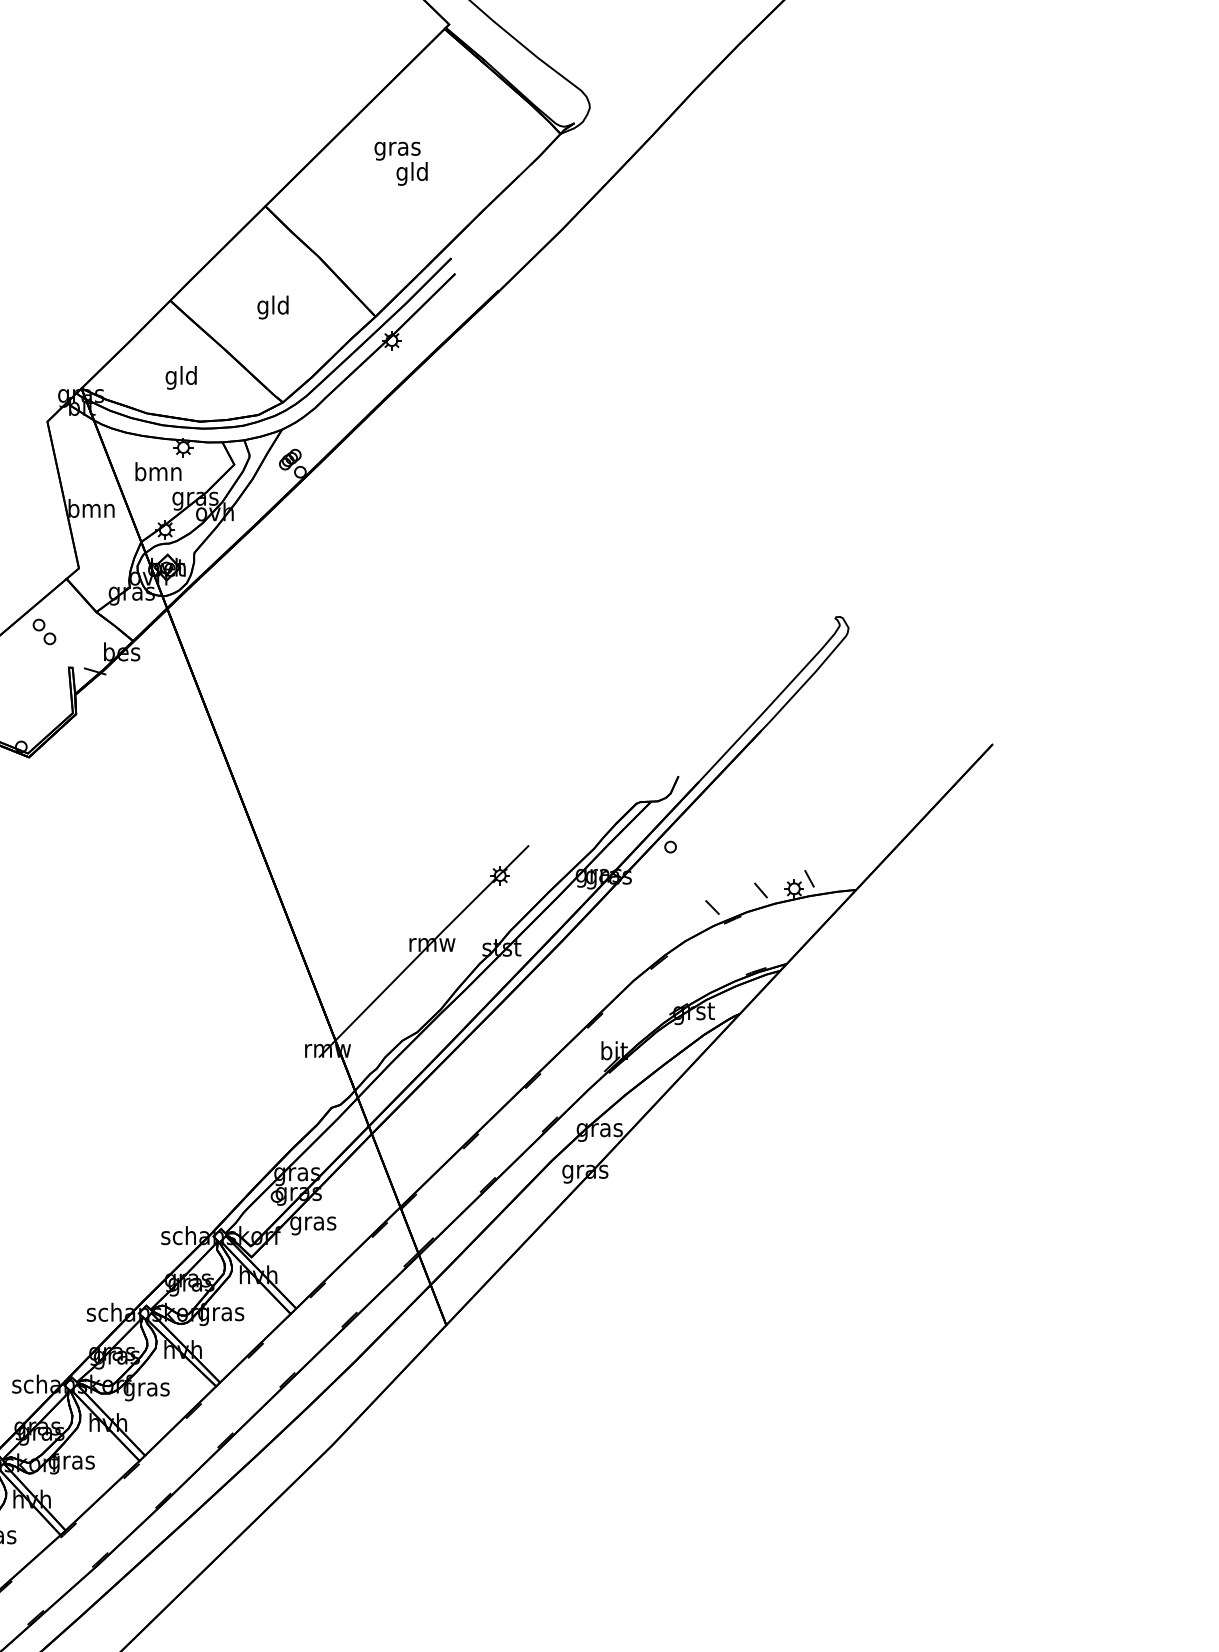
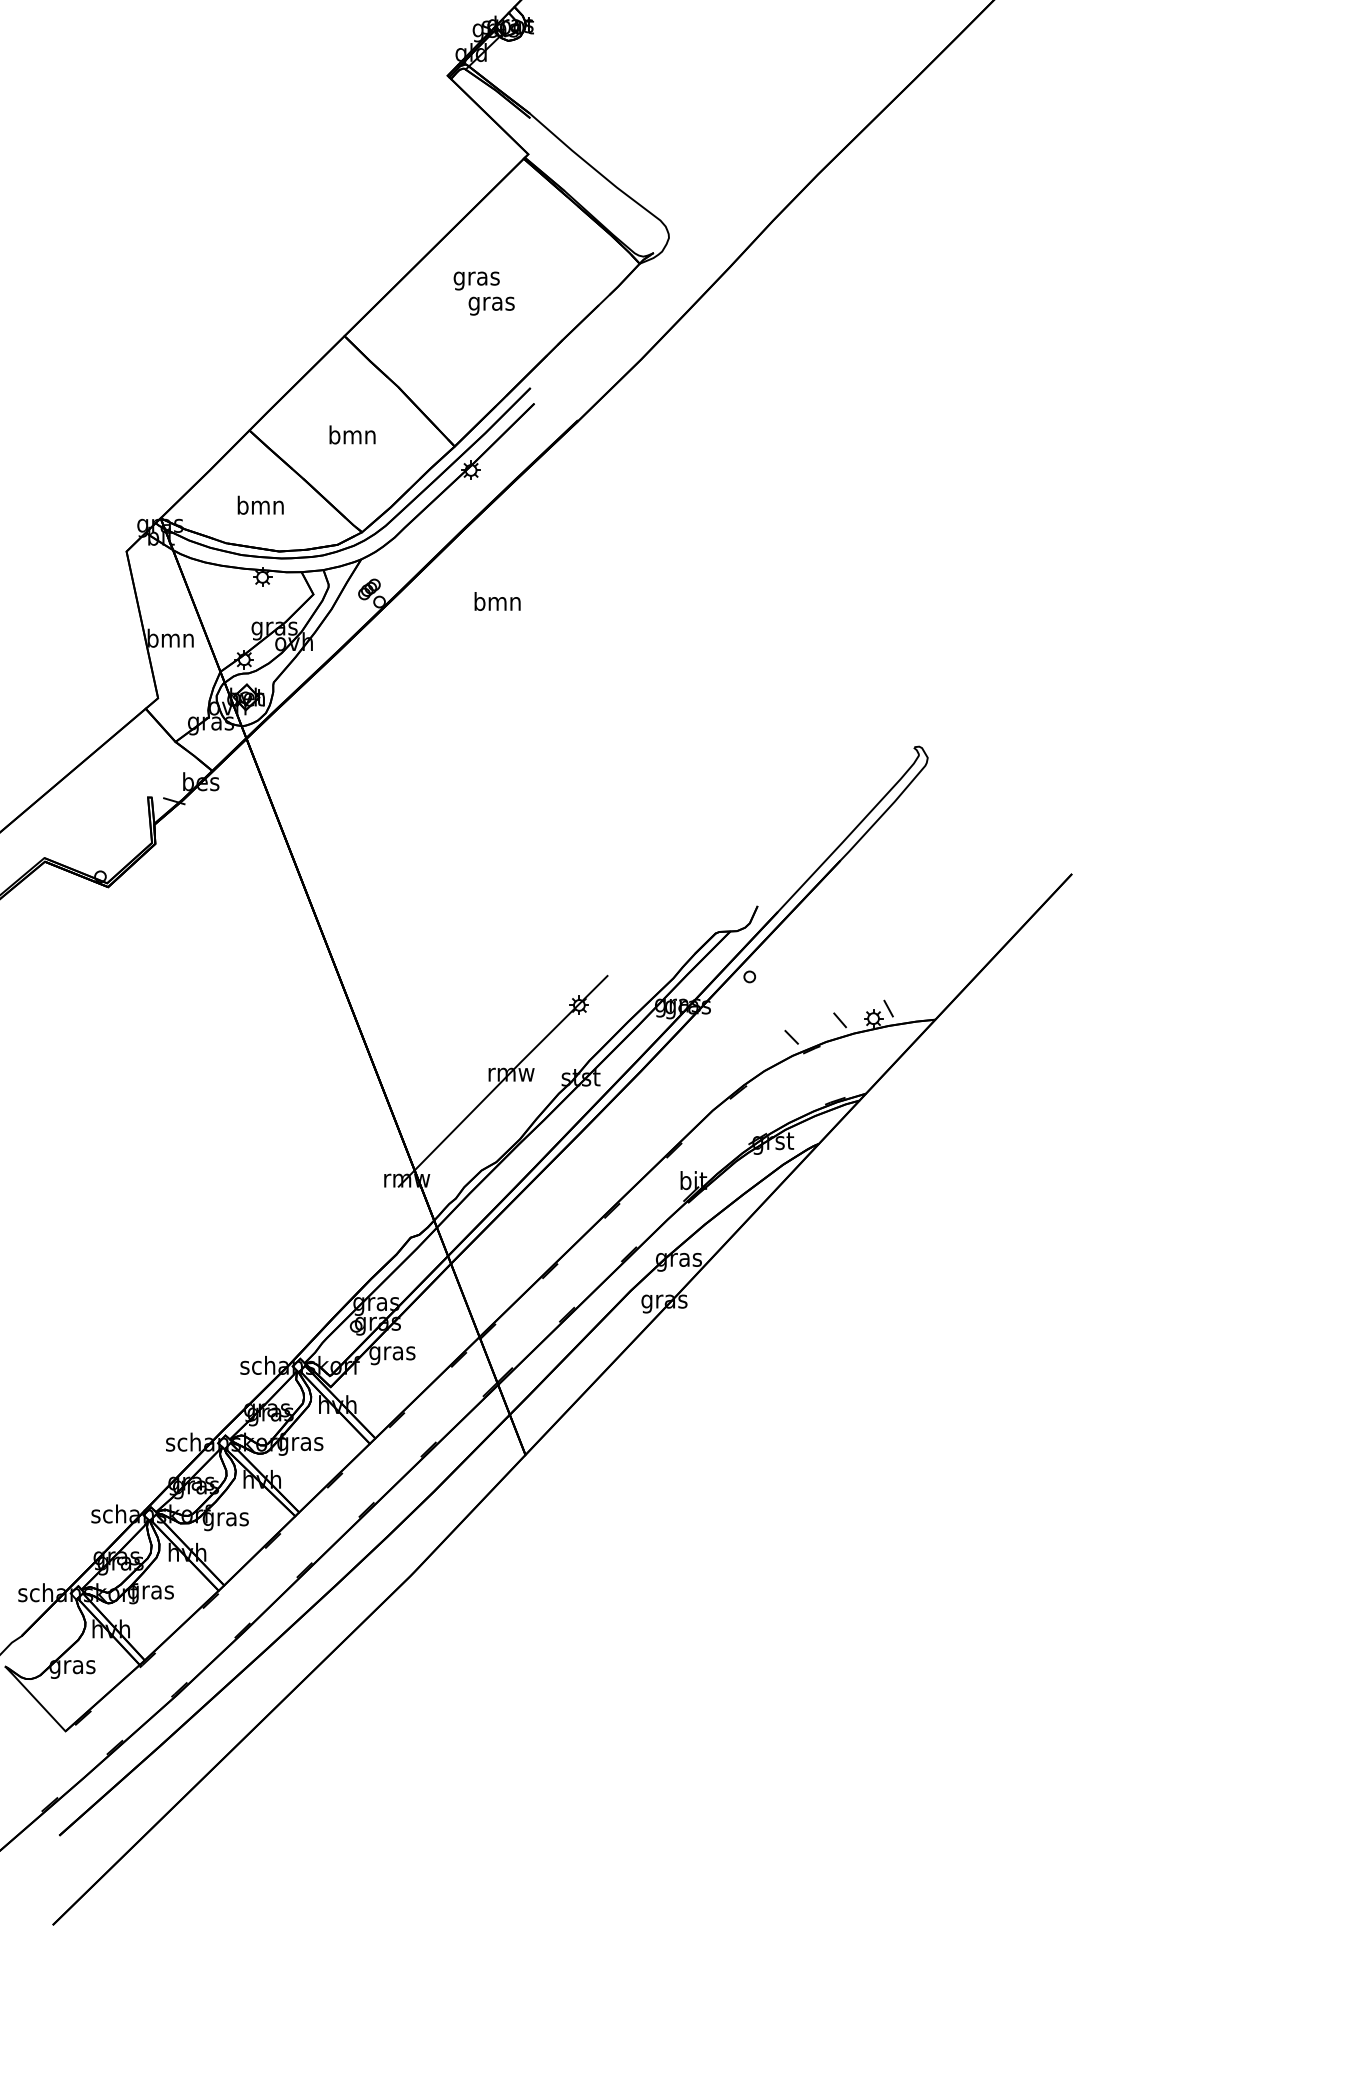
text: (412, 173) -> (491, 303), gld -> gras
text: (273, 307) -> (352, 437), gld -> bmn
text: (181, 377) -> (260, 507), gld -> bmn
text: (158, 471) -> (497, 601), moved
part: (44, 631) -> (123, 761), removed

